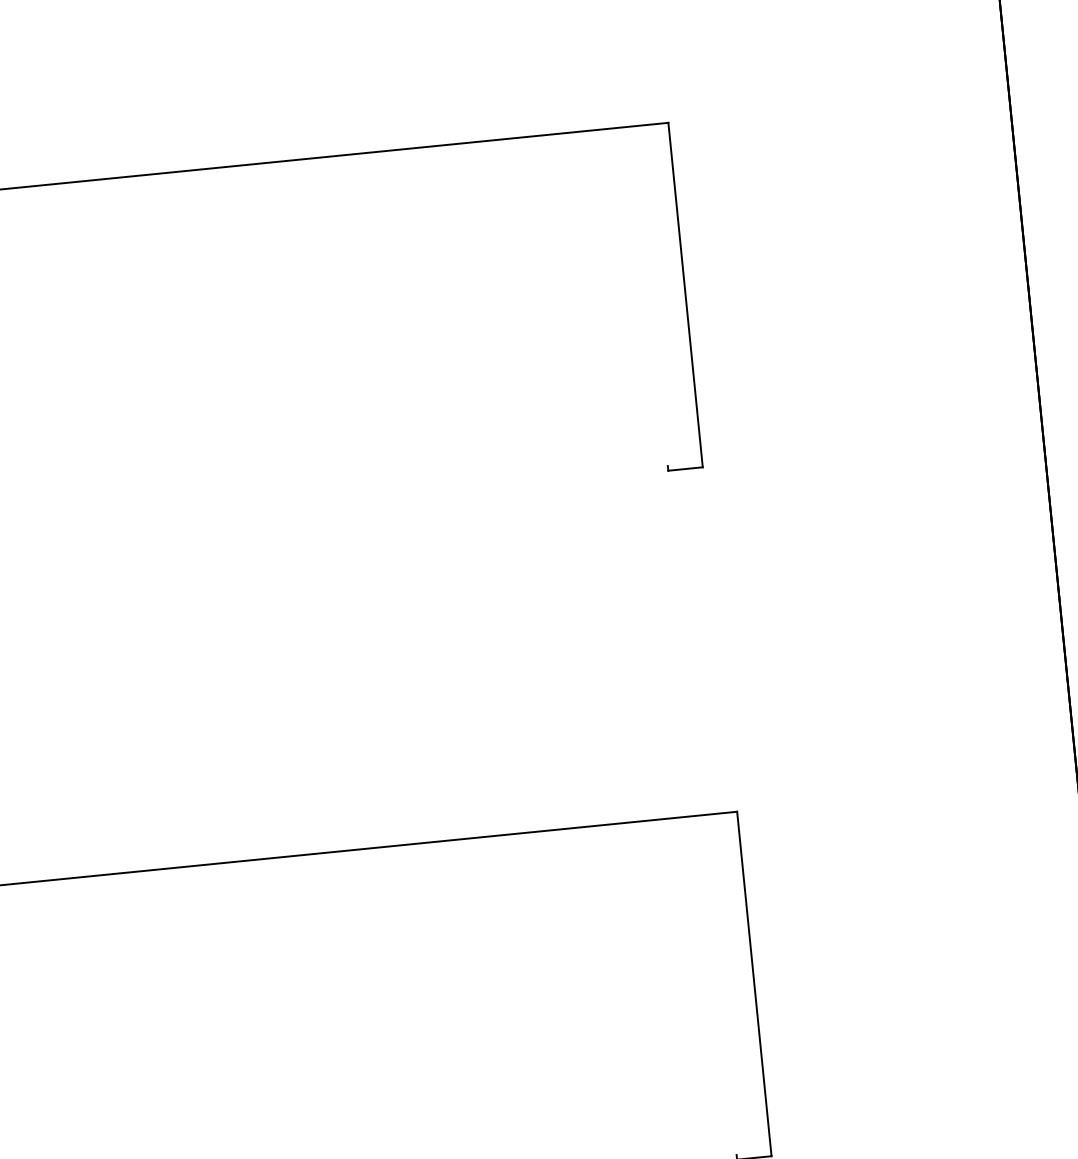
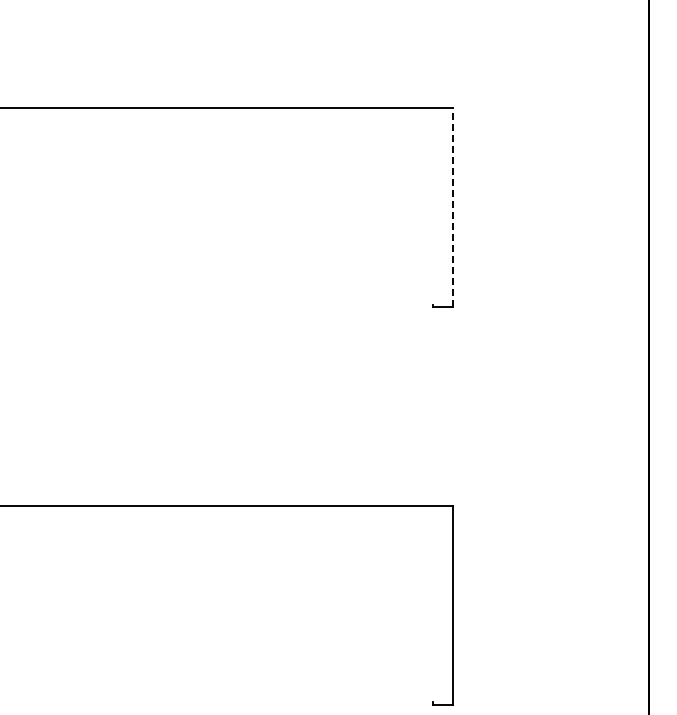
line: (684, 294) -> (452, 207), solid -> dashed

